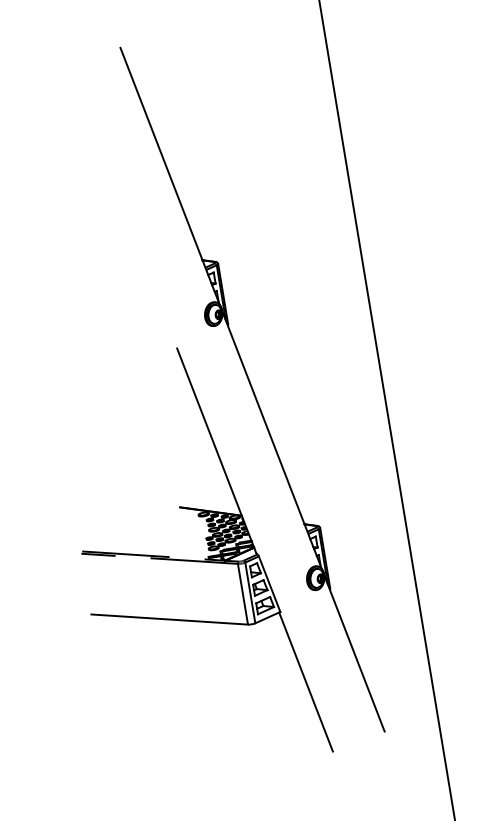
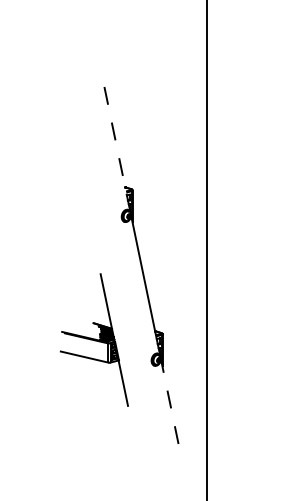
line: (169, 176) -> (115, 141), solid -> dashed
part: (191, 559) -> (94, 339), size x0.6
line: (354, 653) -> (169, 401), solid -> dashed

